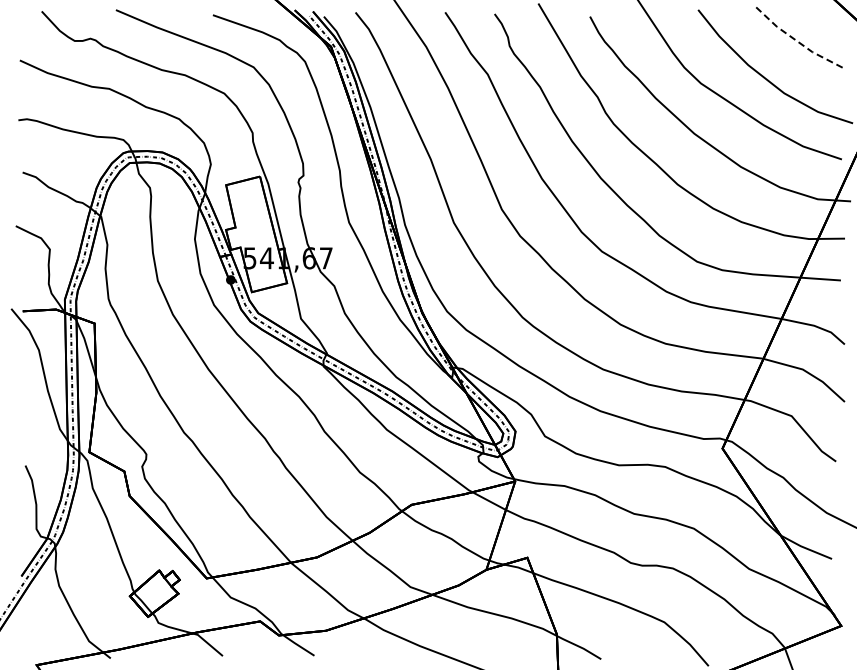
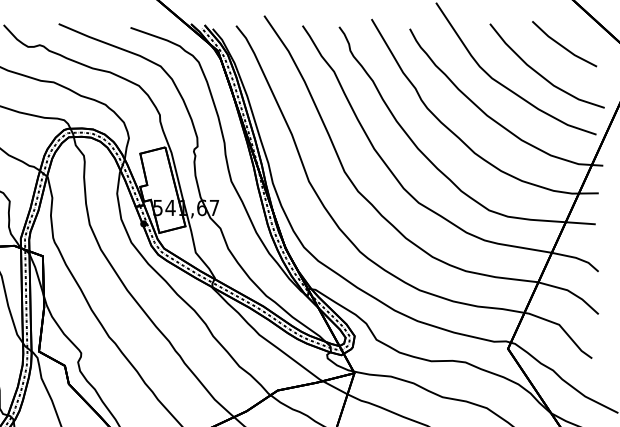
line: (796, 40) -> (562, 46), dashed -> solid

